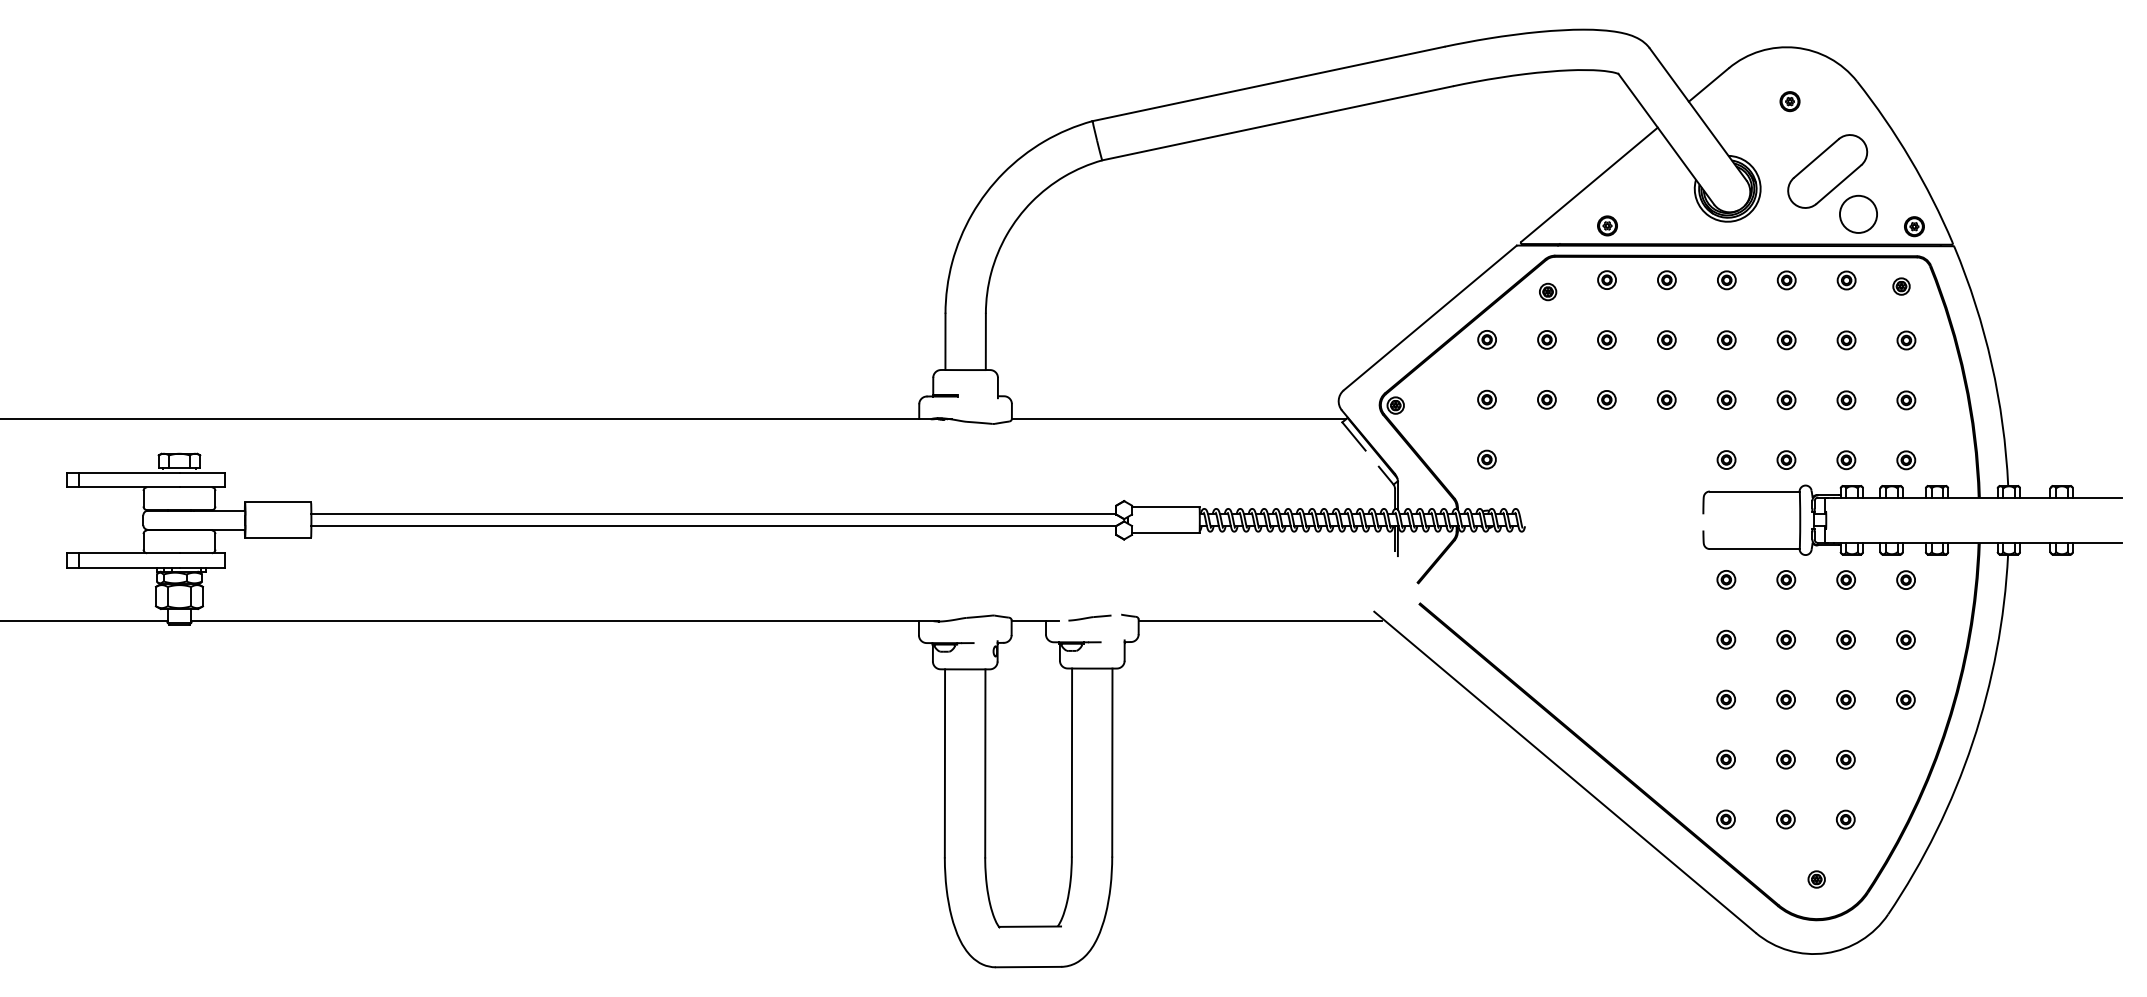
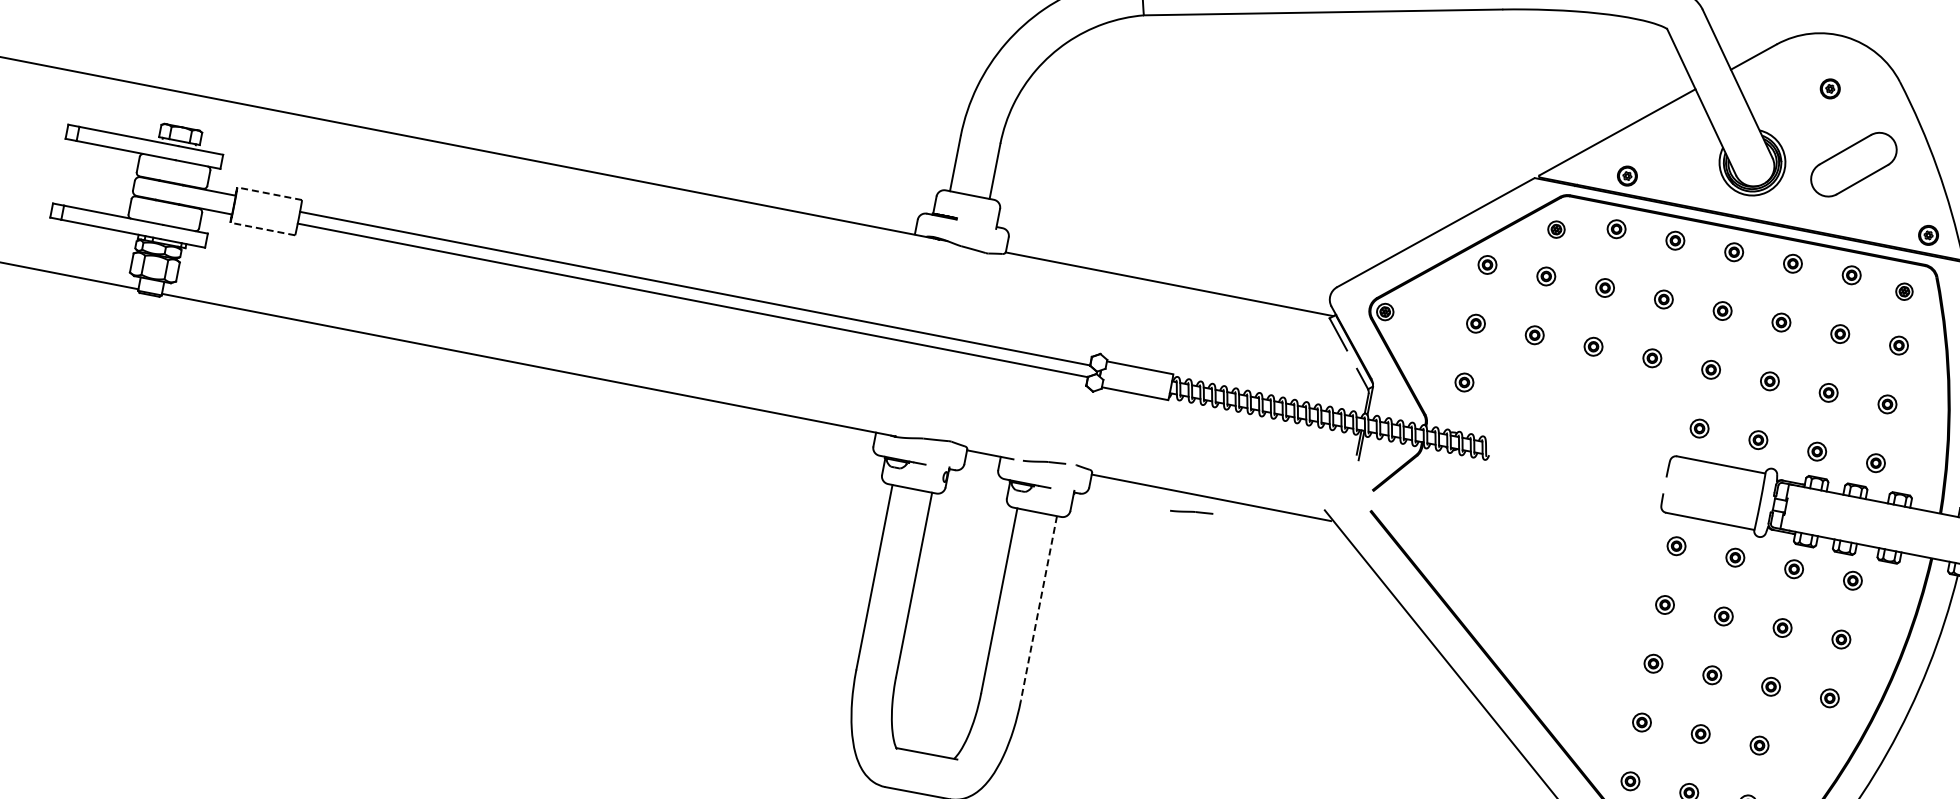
circle: (1858, 213) -> (1876, 211), removed
line: (278, 502) -> (270, 194), solid -> dashed
line: (278, 538) -> (263, 229), solid -> dashed
line: (1243, 638) -> (1191, 511), added
line: (1112, 763) -> (1038, 609), solid -> dashed

